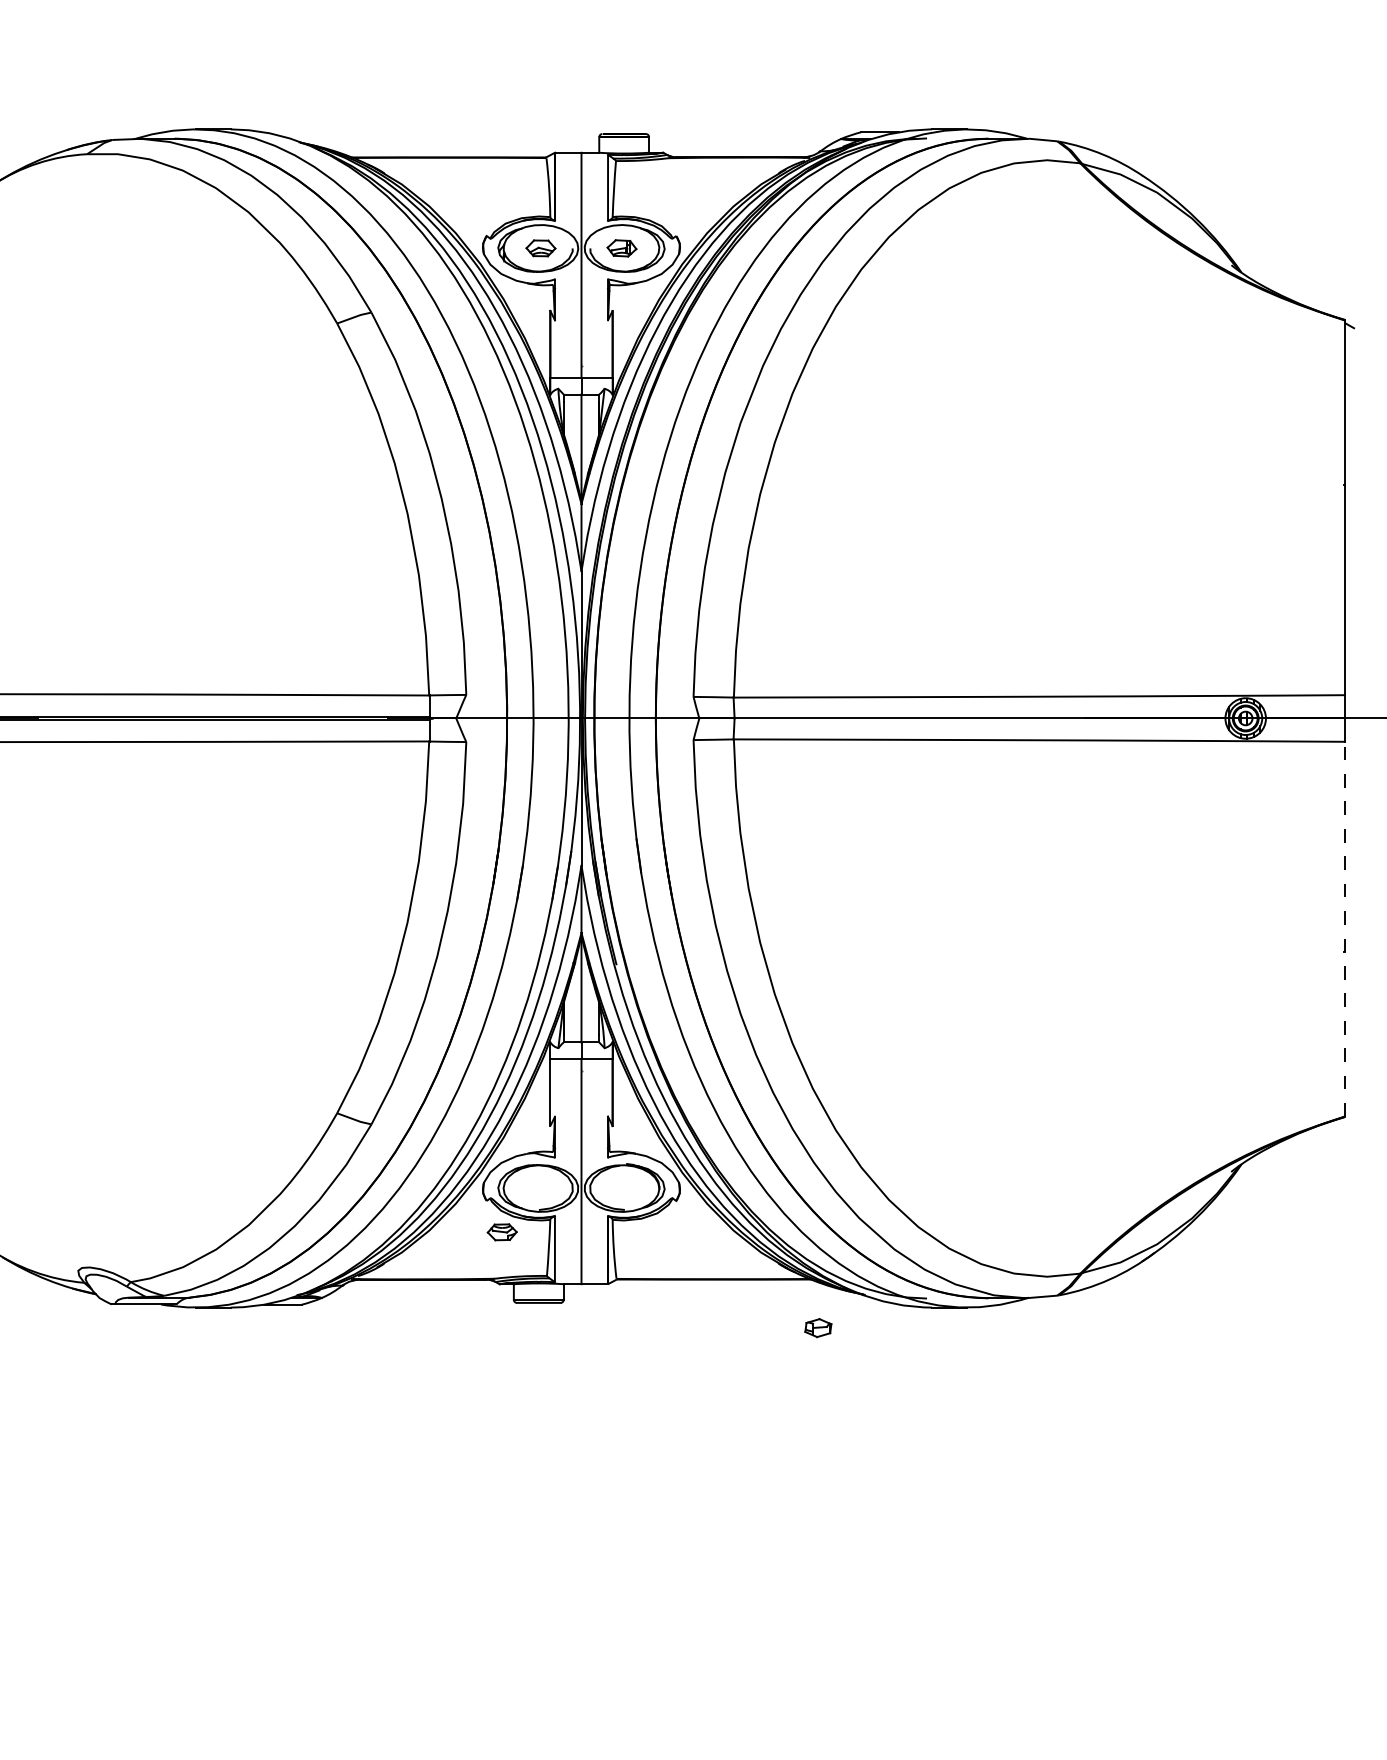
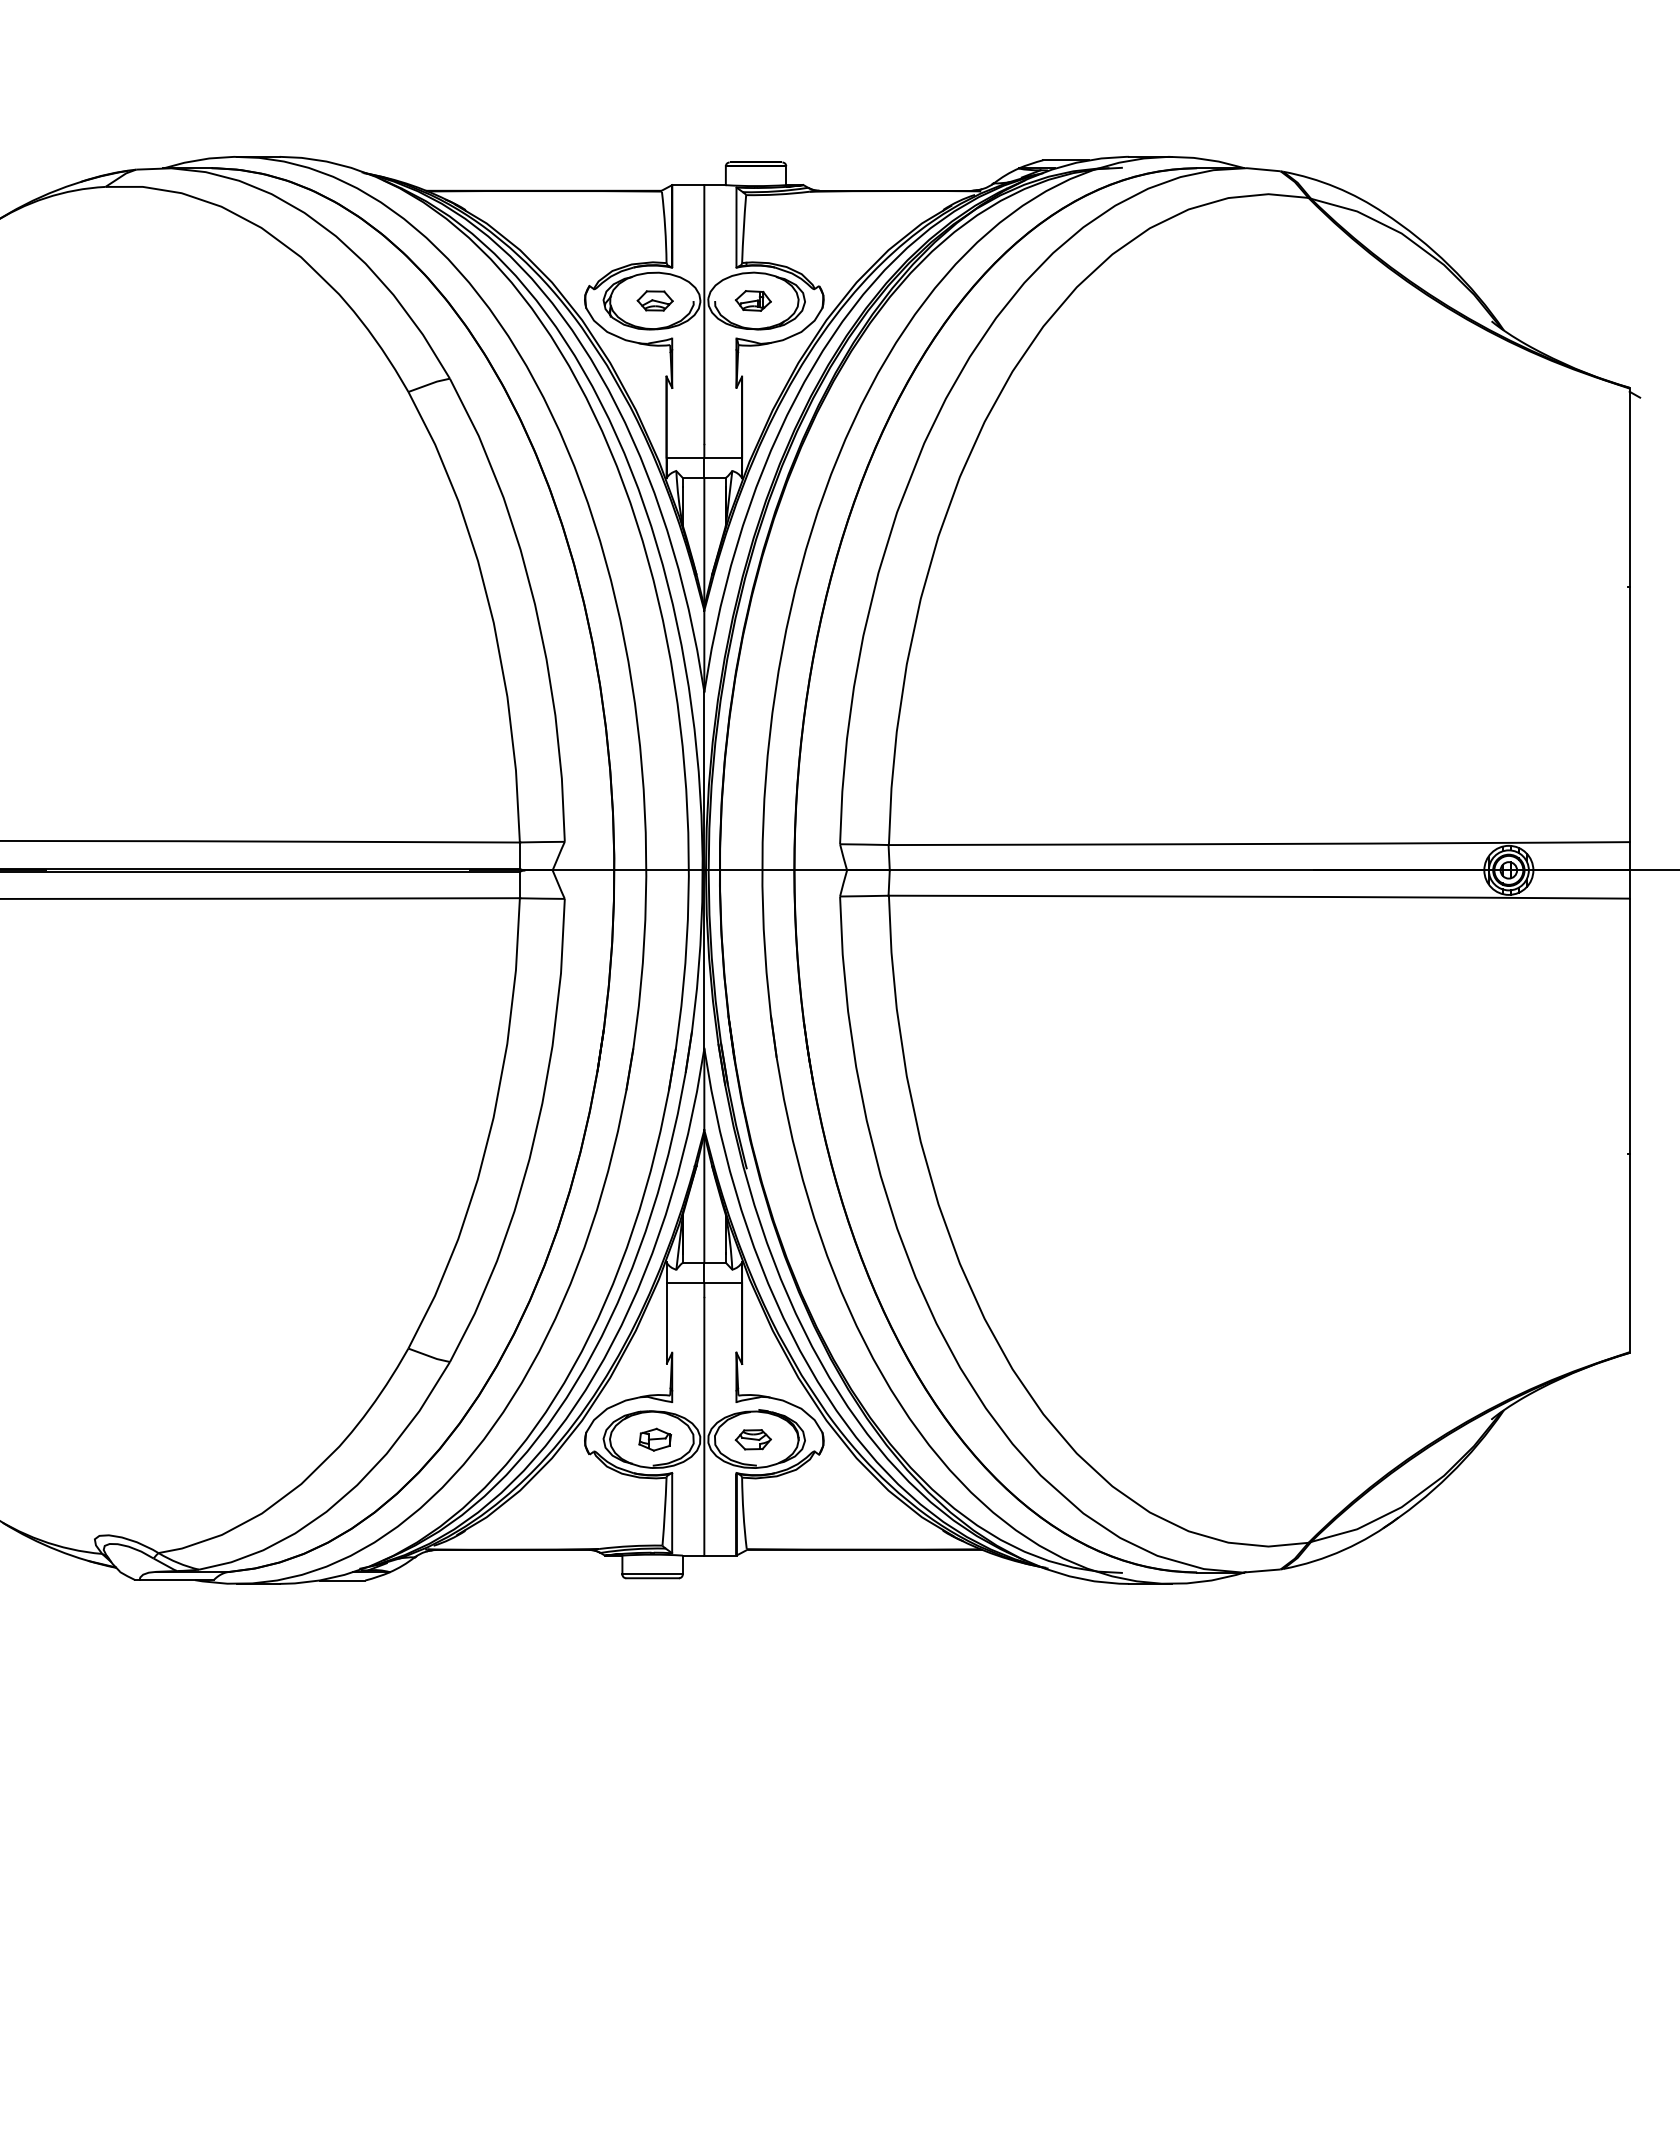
line: (1345, 929) -> (1629, 1125), dashed -> solid
part: (501, 1232) -> (752, 1439), moved
part: (818, 1327) -> (655, 1439), moved

